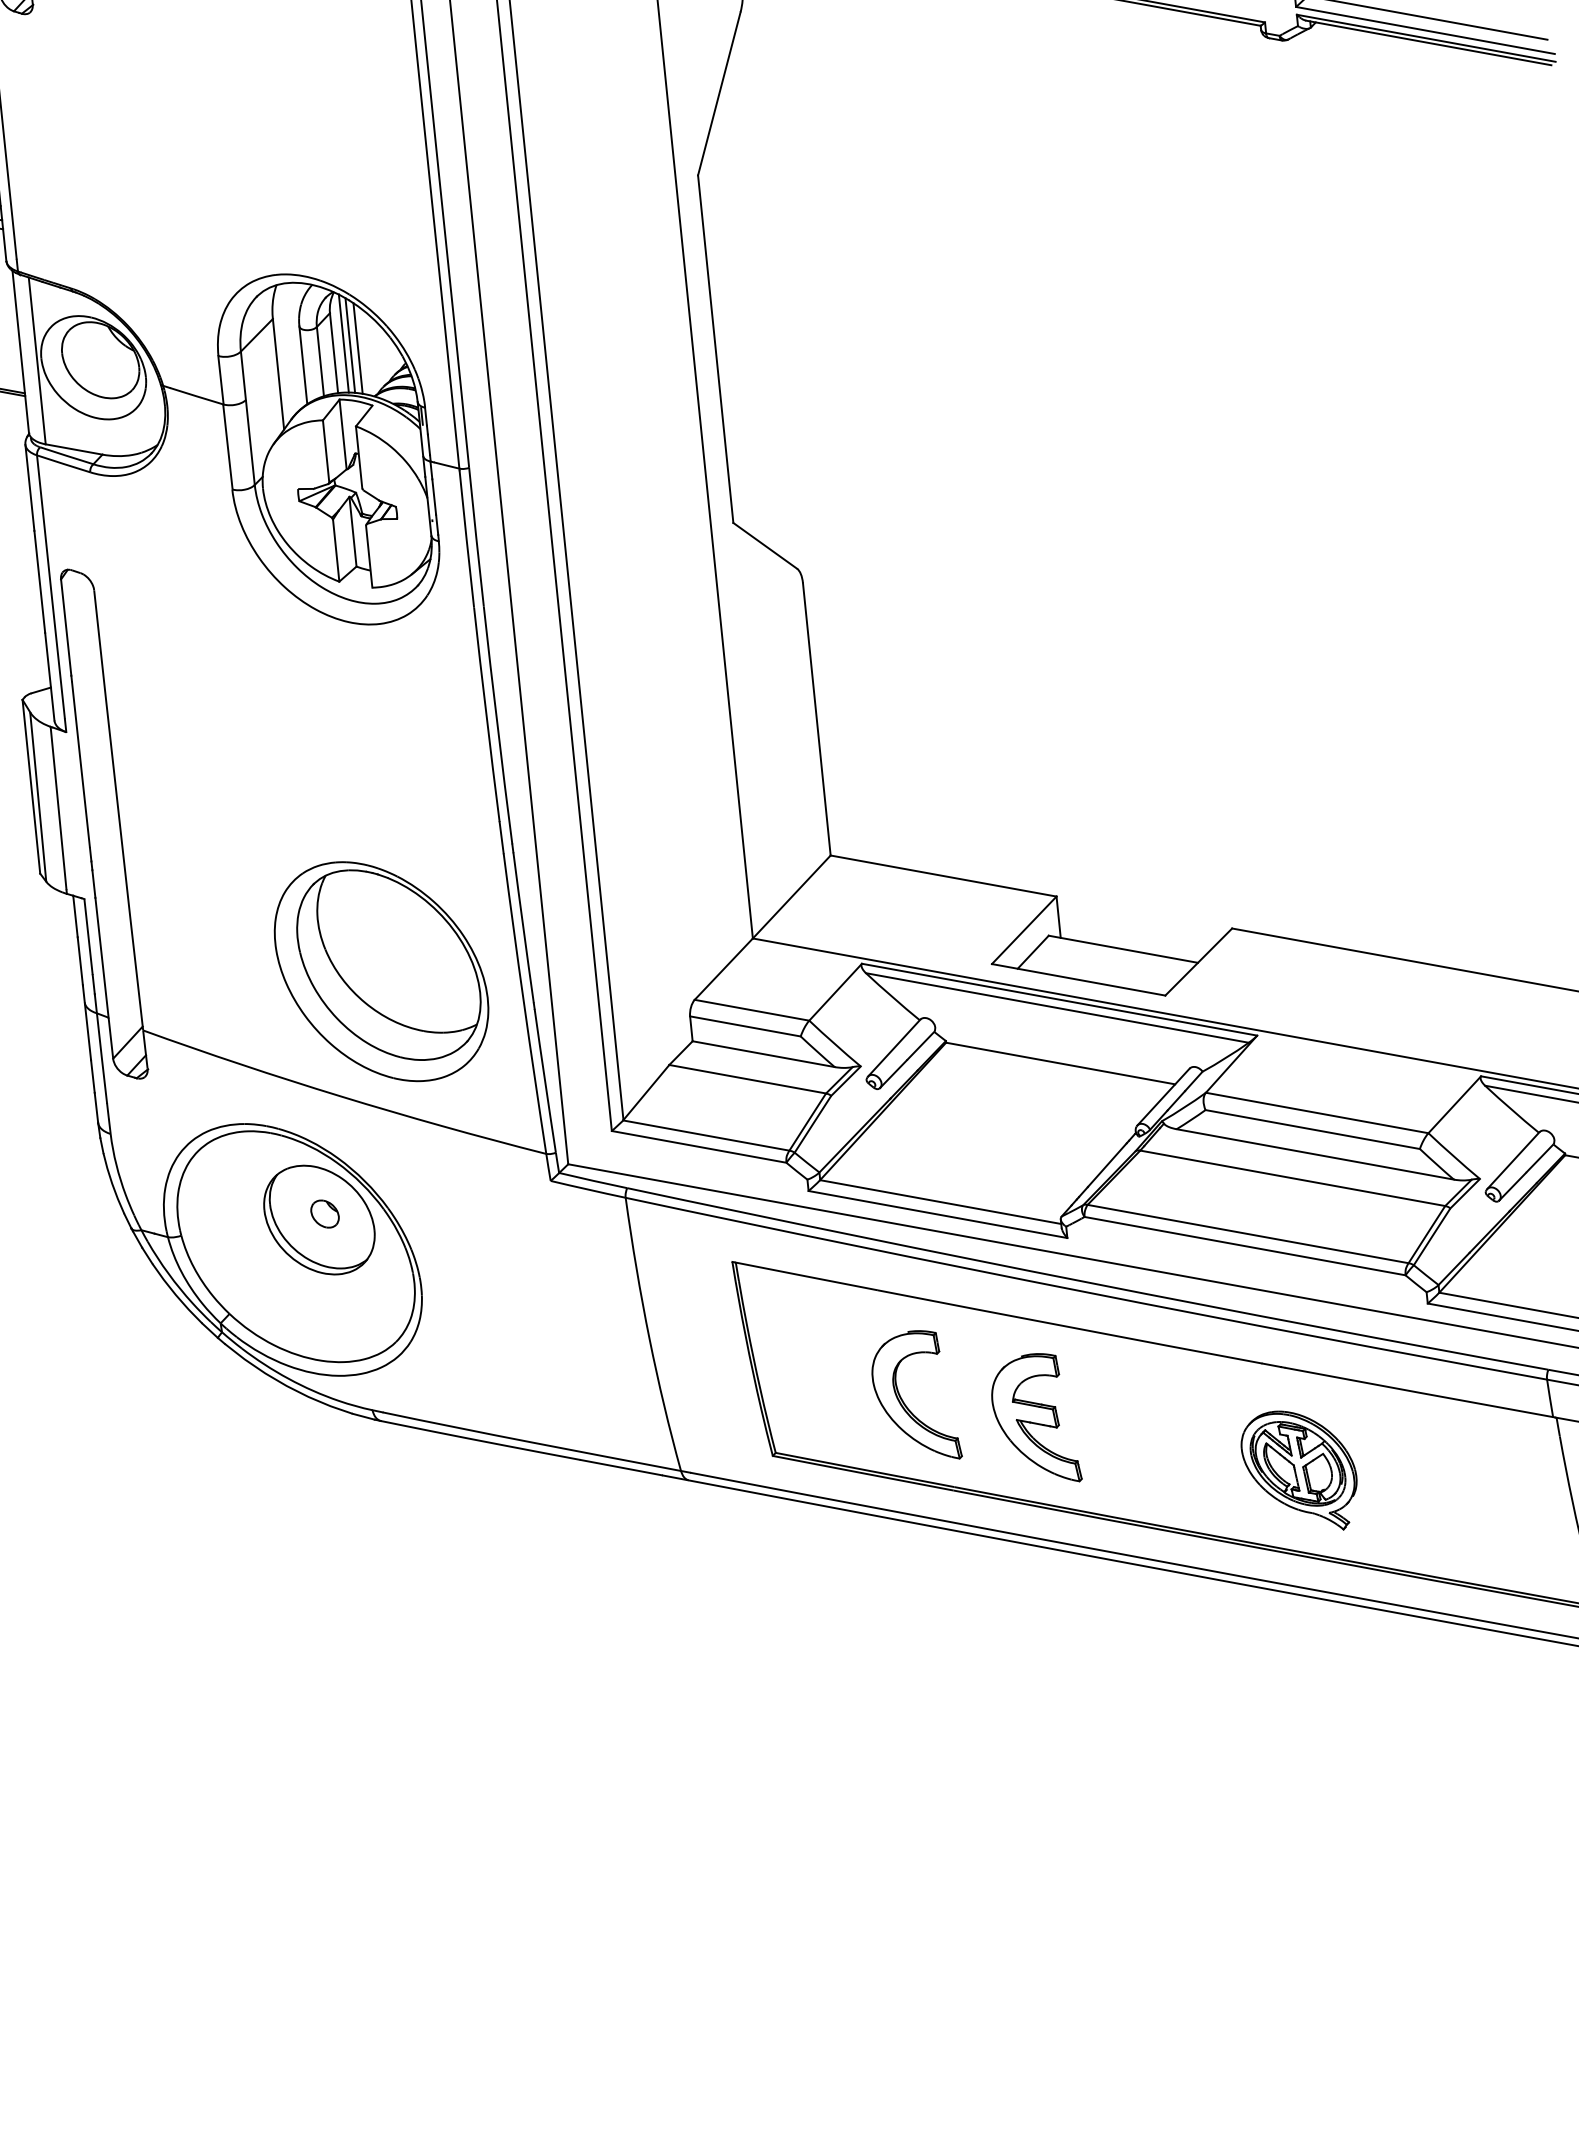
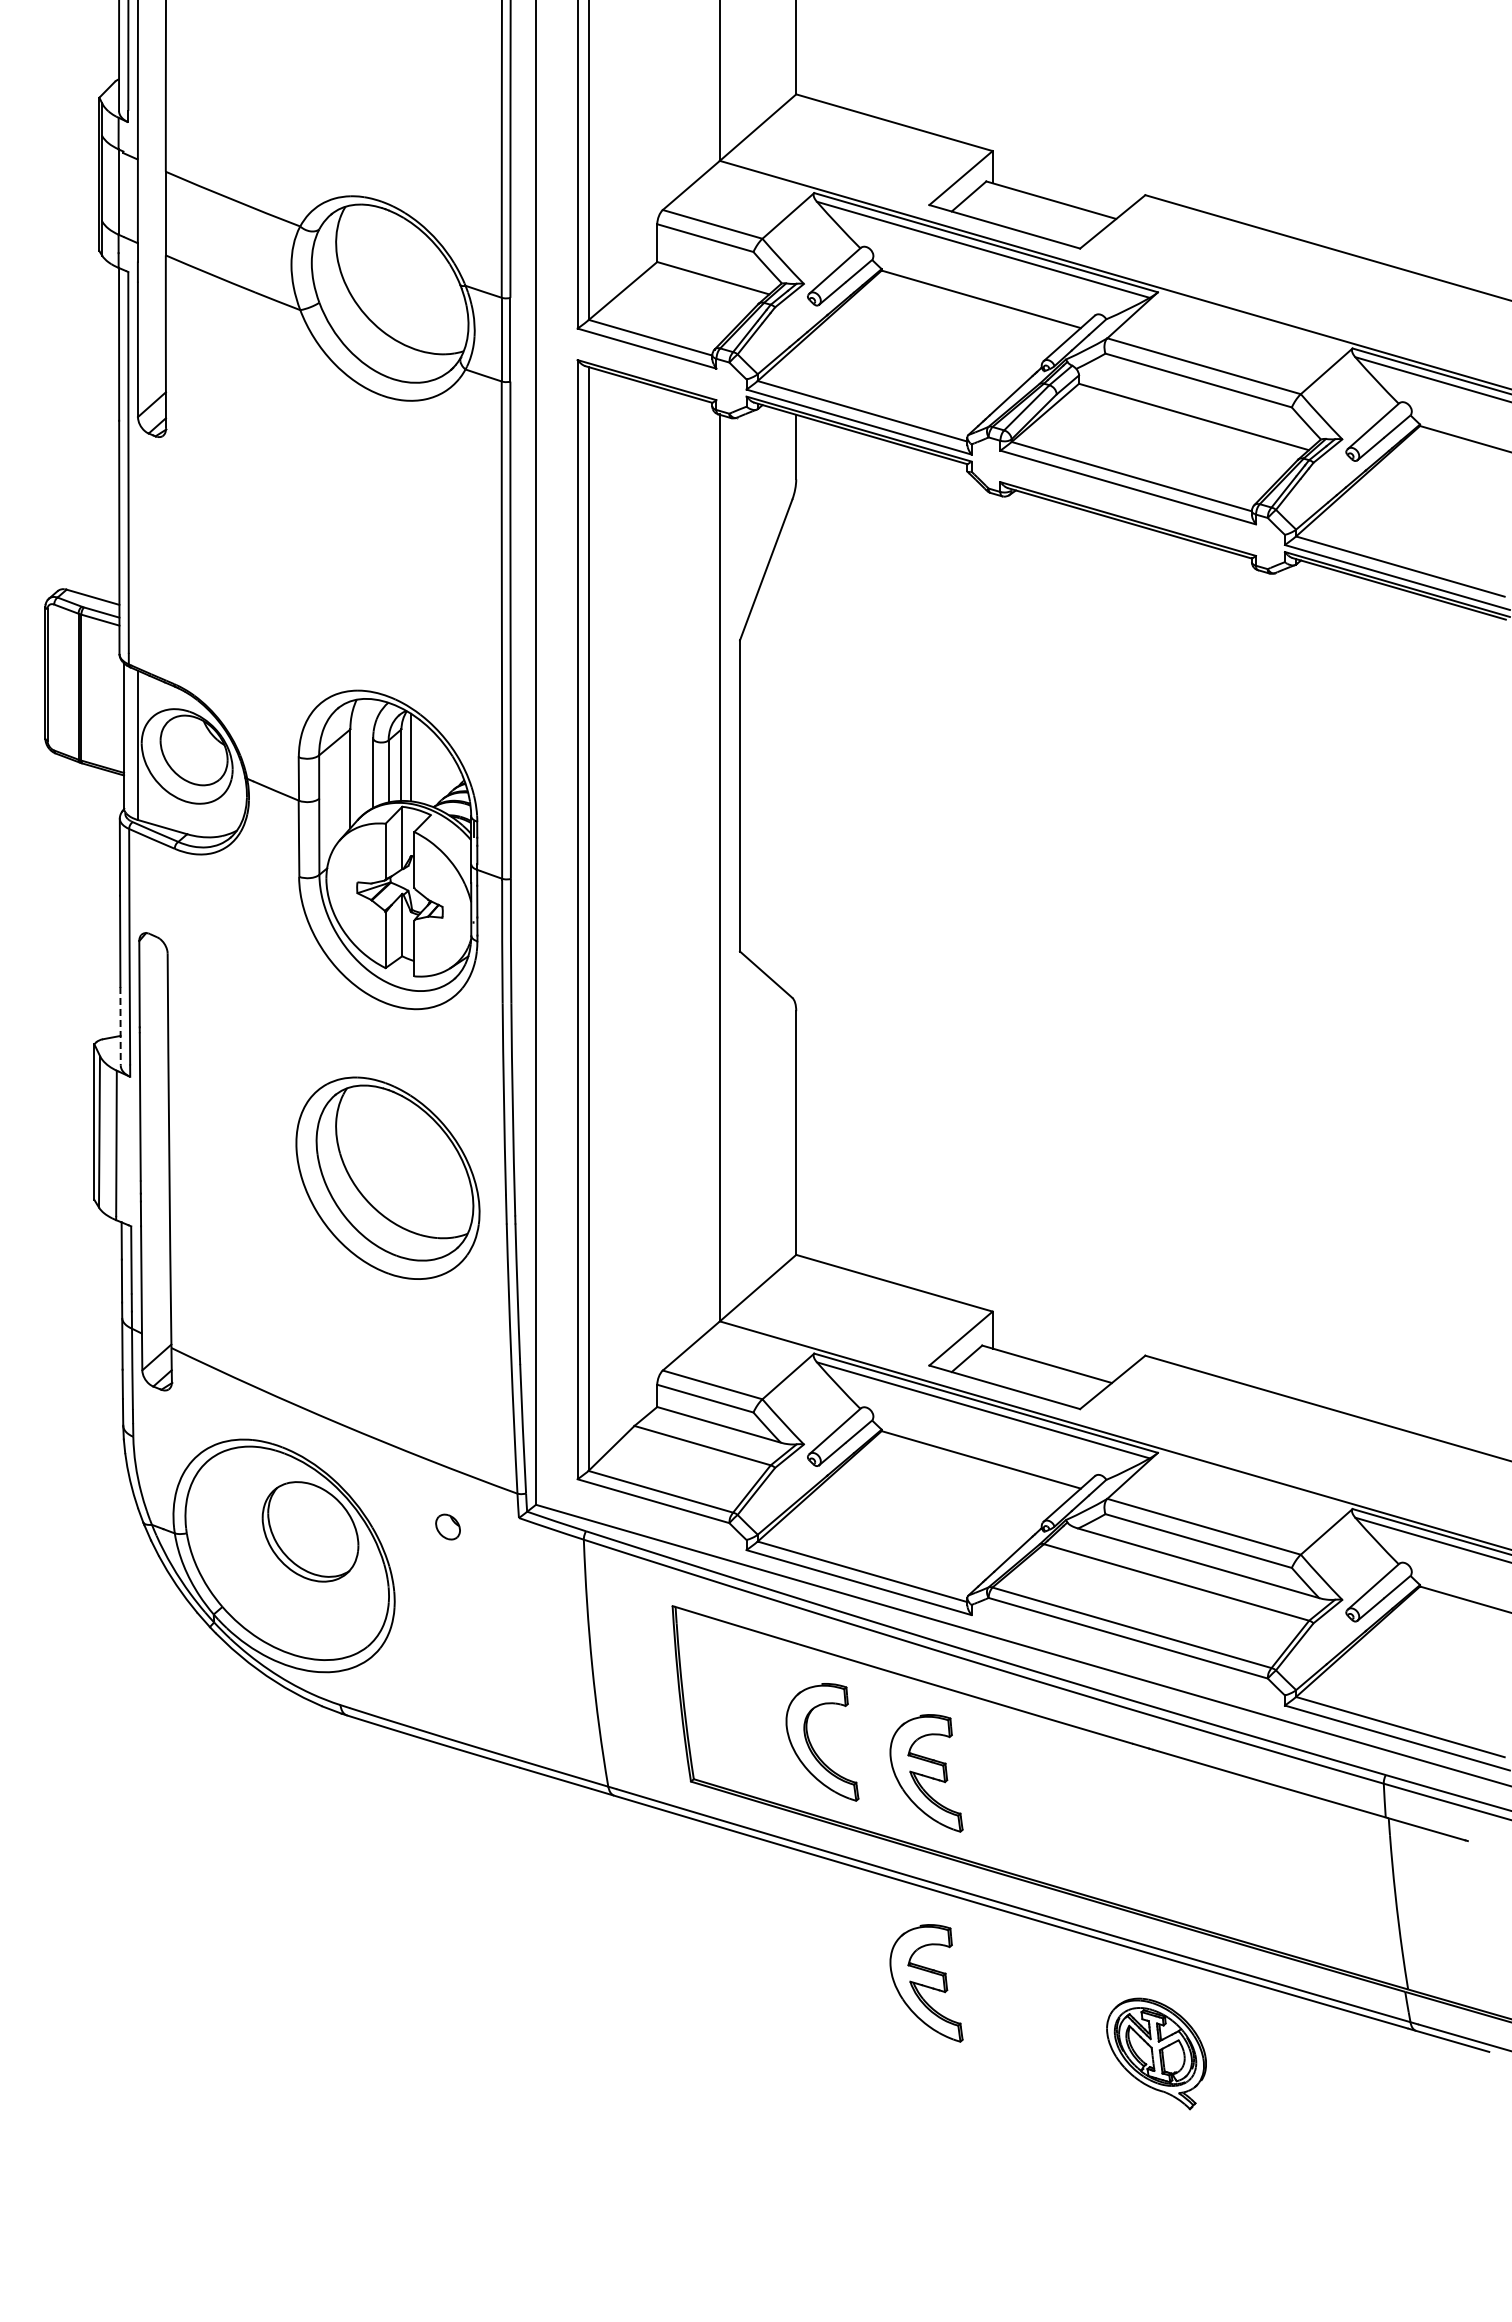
line: (350, 345) -> (416, 759), removed
line: (358, 347) -> (423, 762), removed
line: (49, 677) -> (120, 1026), solid -> dashed
part: (380, 970) -> (387, 1177), moved
part: (324, 1213) -> (447, 1526), moved
part: (1299, 1471) -> (1156, 2053), moved
part: (1058, 1654) -> (926, 1983), added

